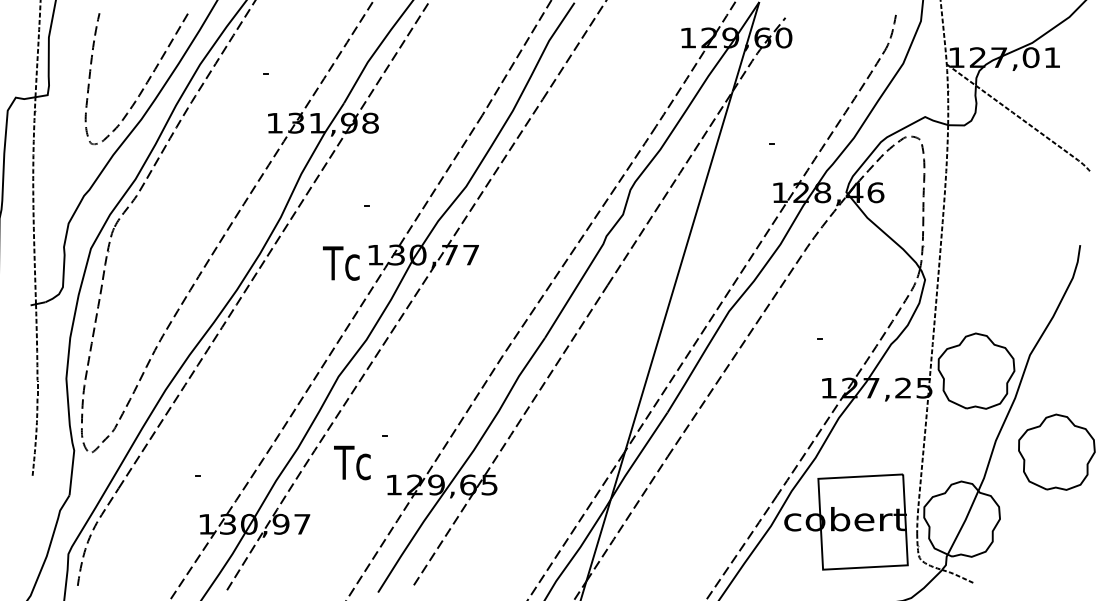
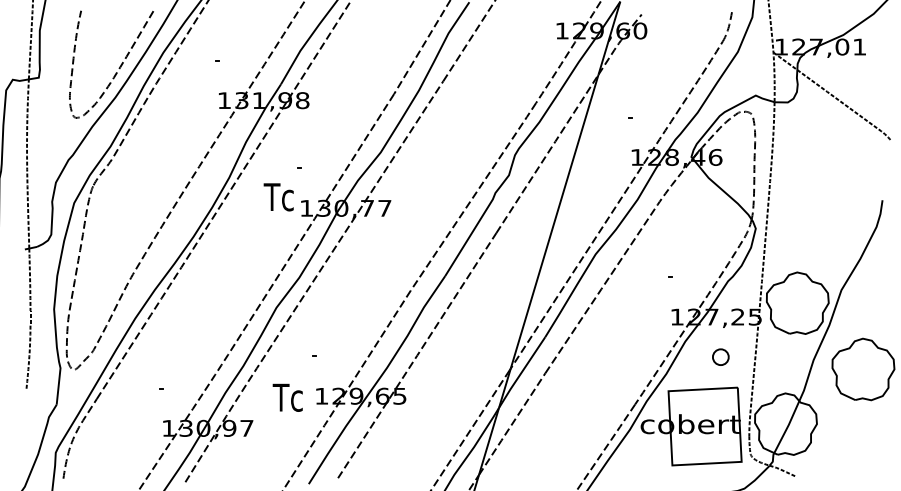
text: (341, 263) -> (278, 197), moved
part: (881, 436) -> (720, 356), added
text: (352, 462) -> (287, 397), moved

